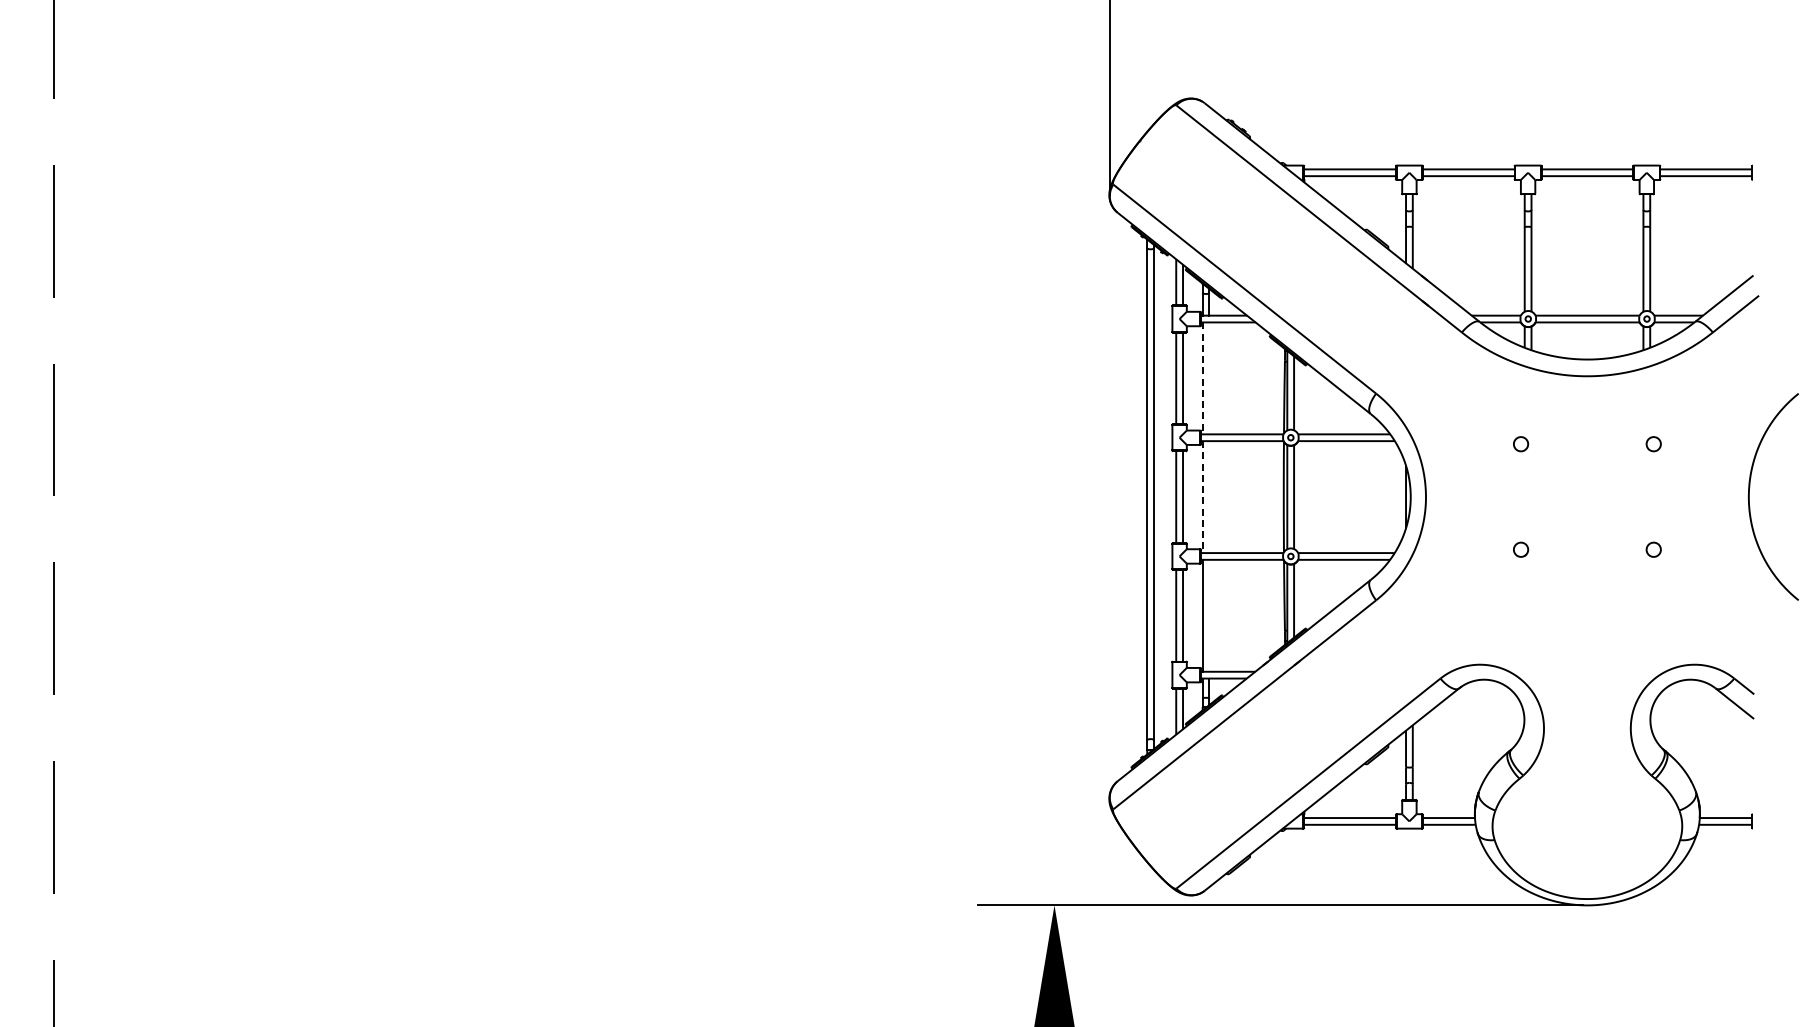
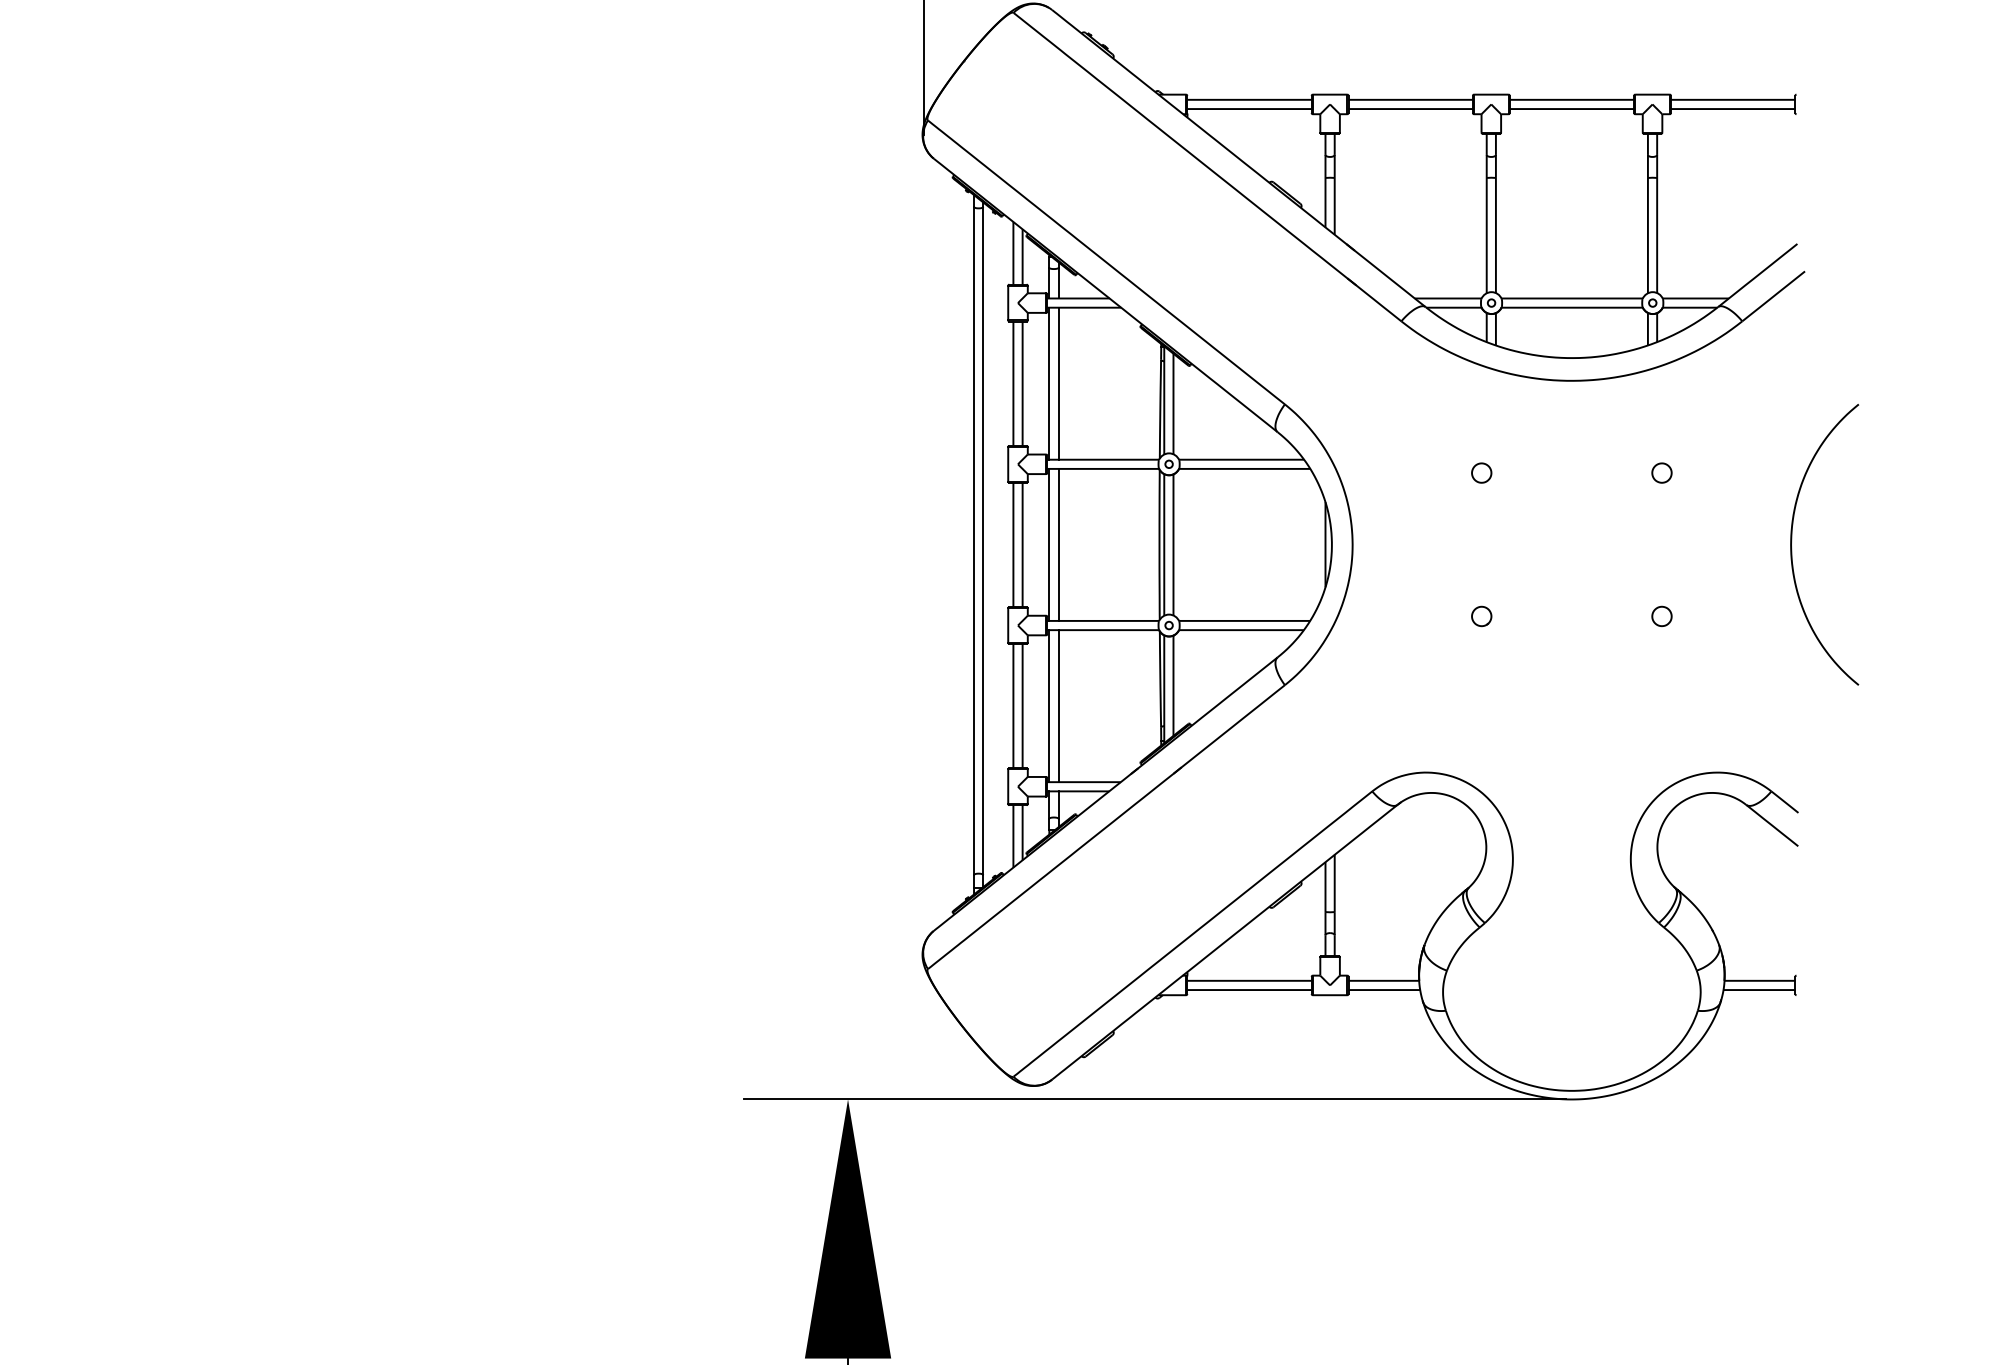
line: (1202, 378) -> (1049, 383), dashed -> solid
line: (1209, 378) -> (1058, 383), added
line: (1202, 497) -> (1049, 545), dashed -> solid
line: (1209, 497) -> (1058, 545), added
line: (1209, 615) -> (1058, 705), added

